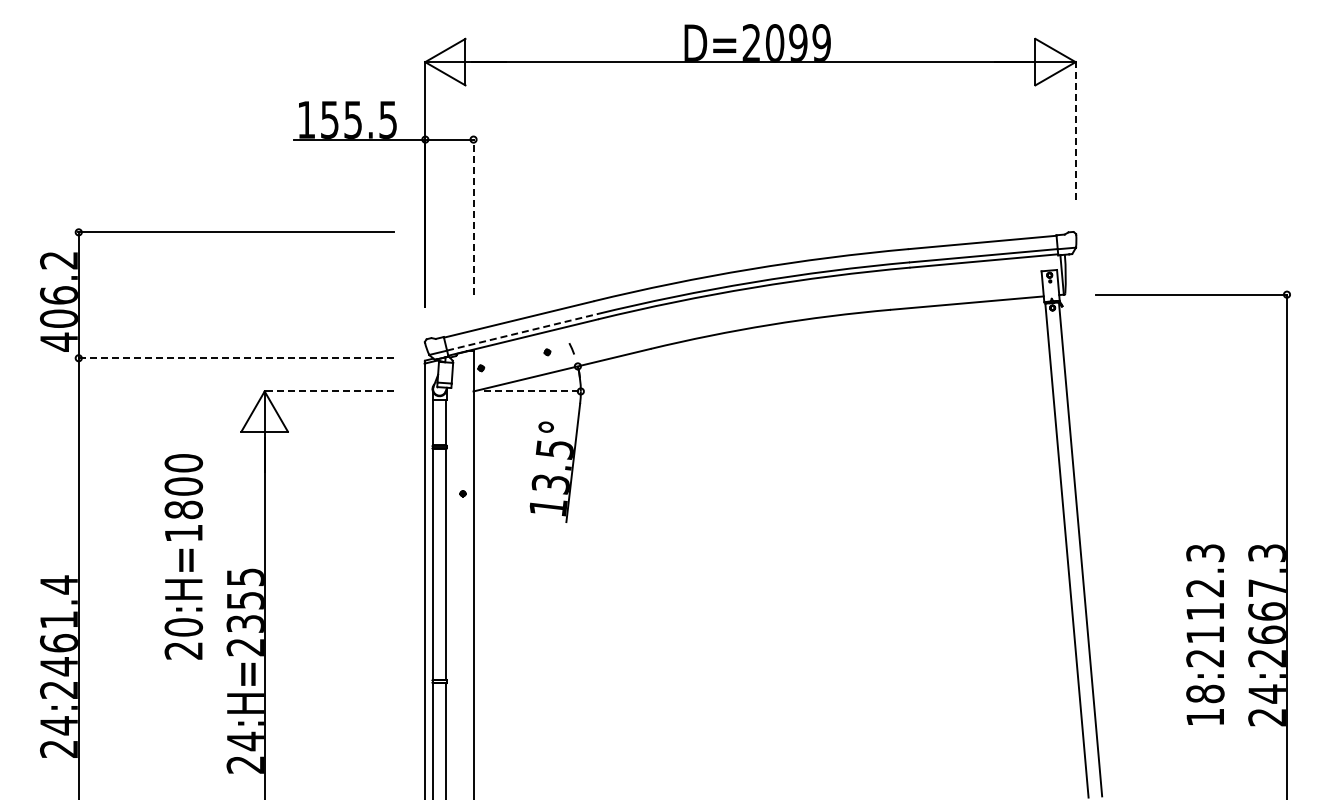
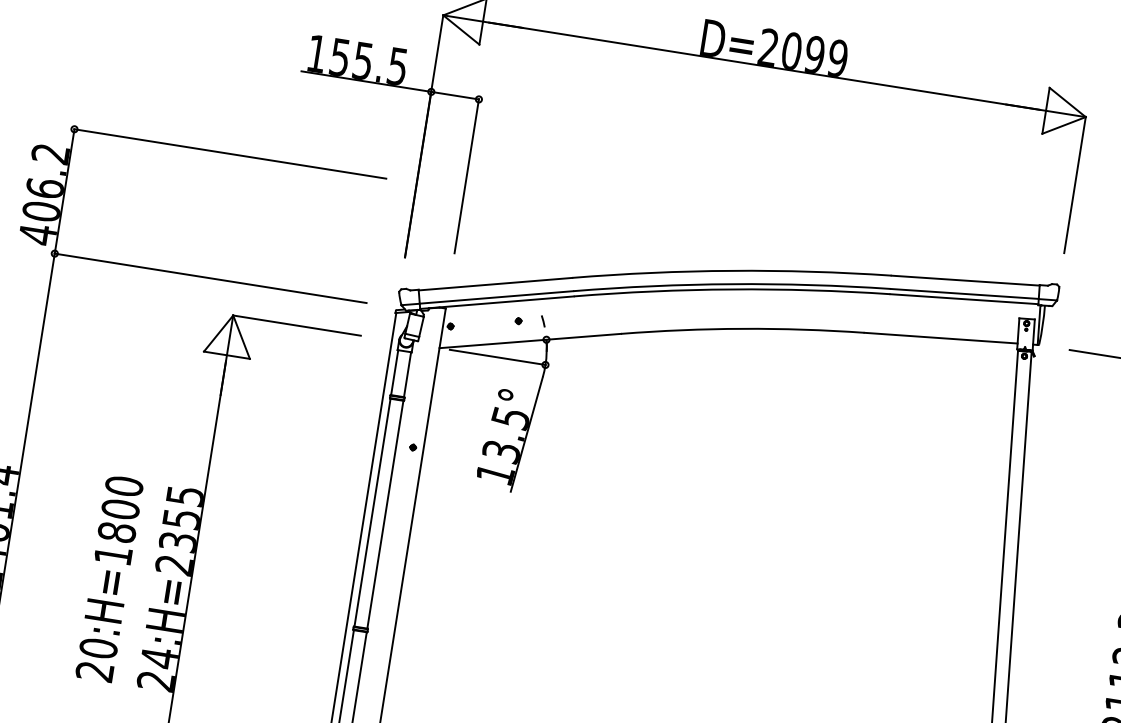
line: (1075, 130) -> (1074, 184), dashed -> solid
line: (473, 216) -> (466, 175), dashed -> solid
line: (522, 332) -> (497, 297), dashed -> solid
line: (236, 358) -> (210, 278), dashed -> solid
line: (329, 391) -> (297, 325), dashed -> solid
line: (532, 391) -> (497, 357), dashed -> solid
text: (183, 556) -> (109, 578), moved

